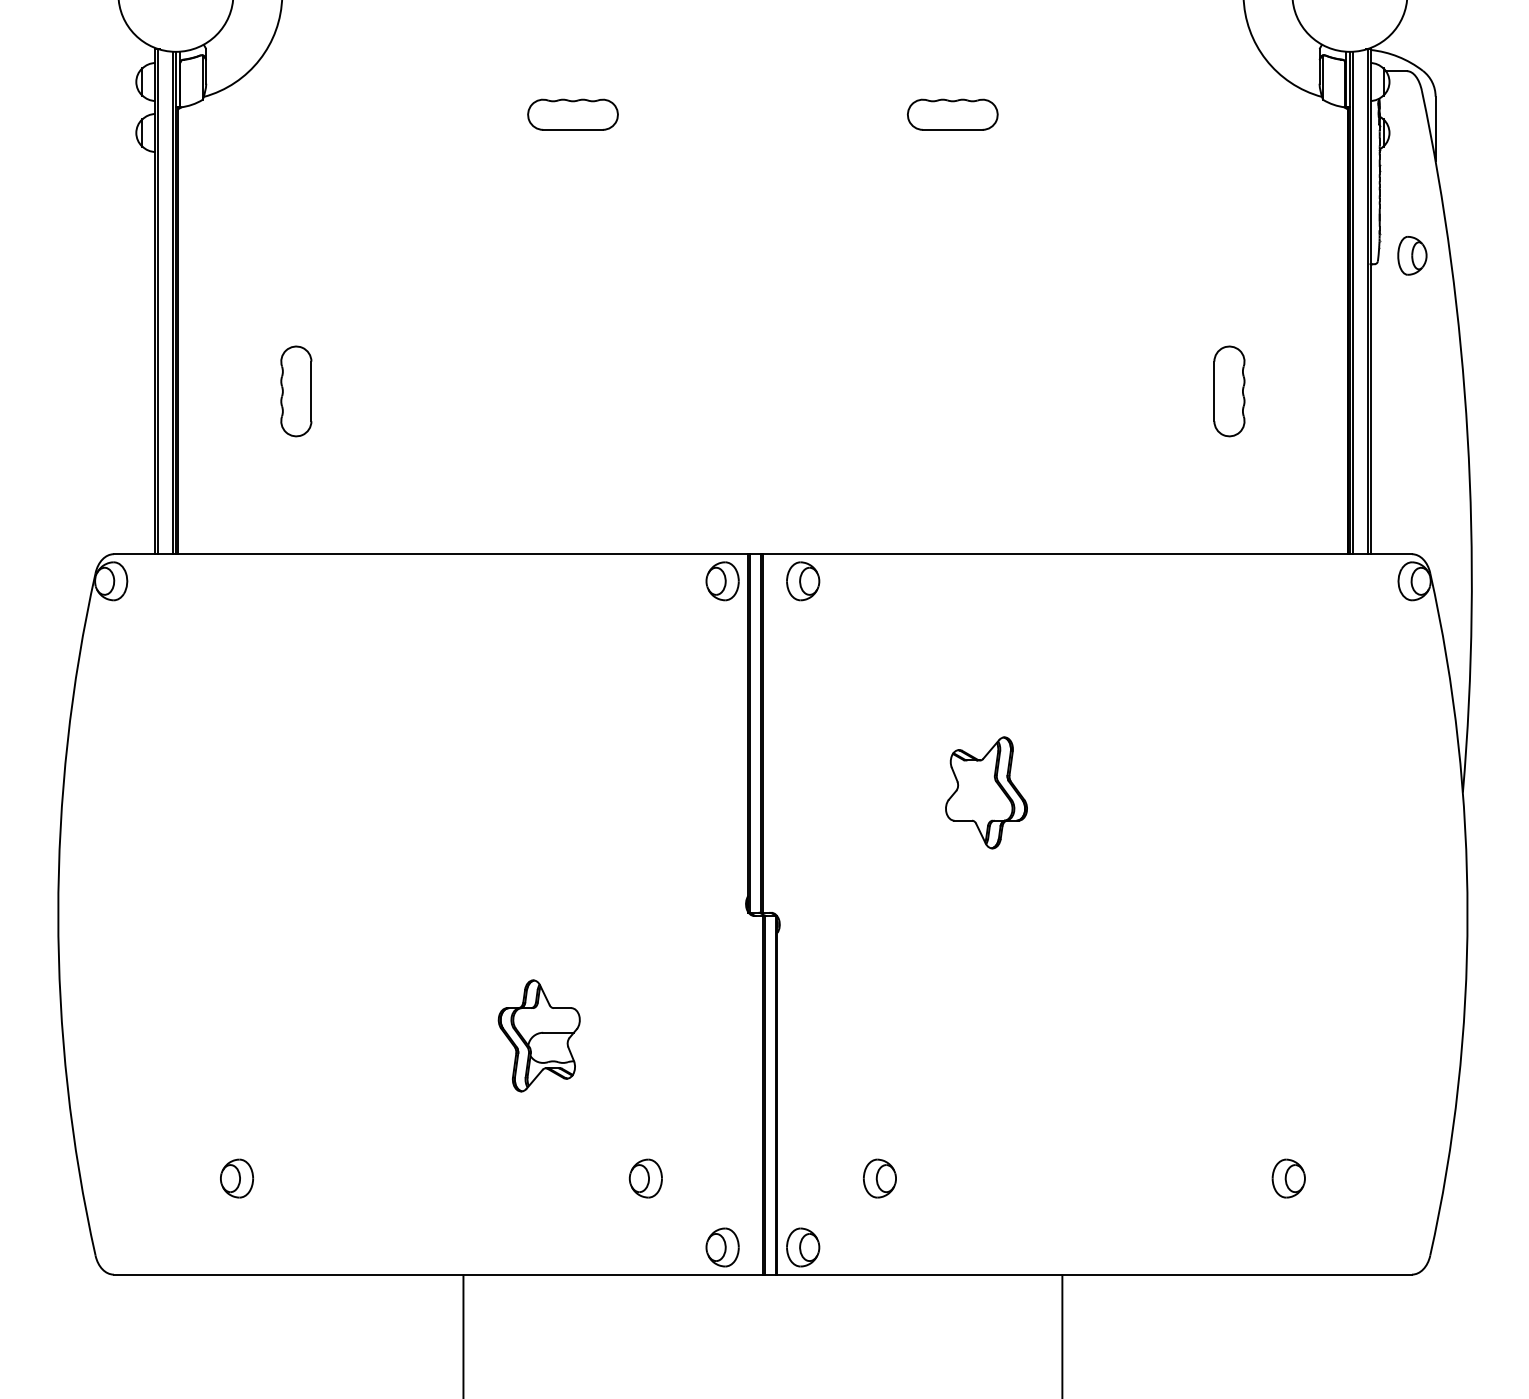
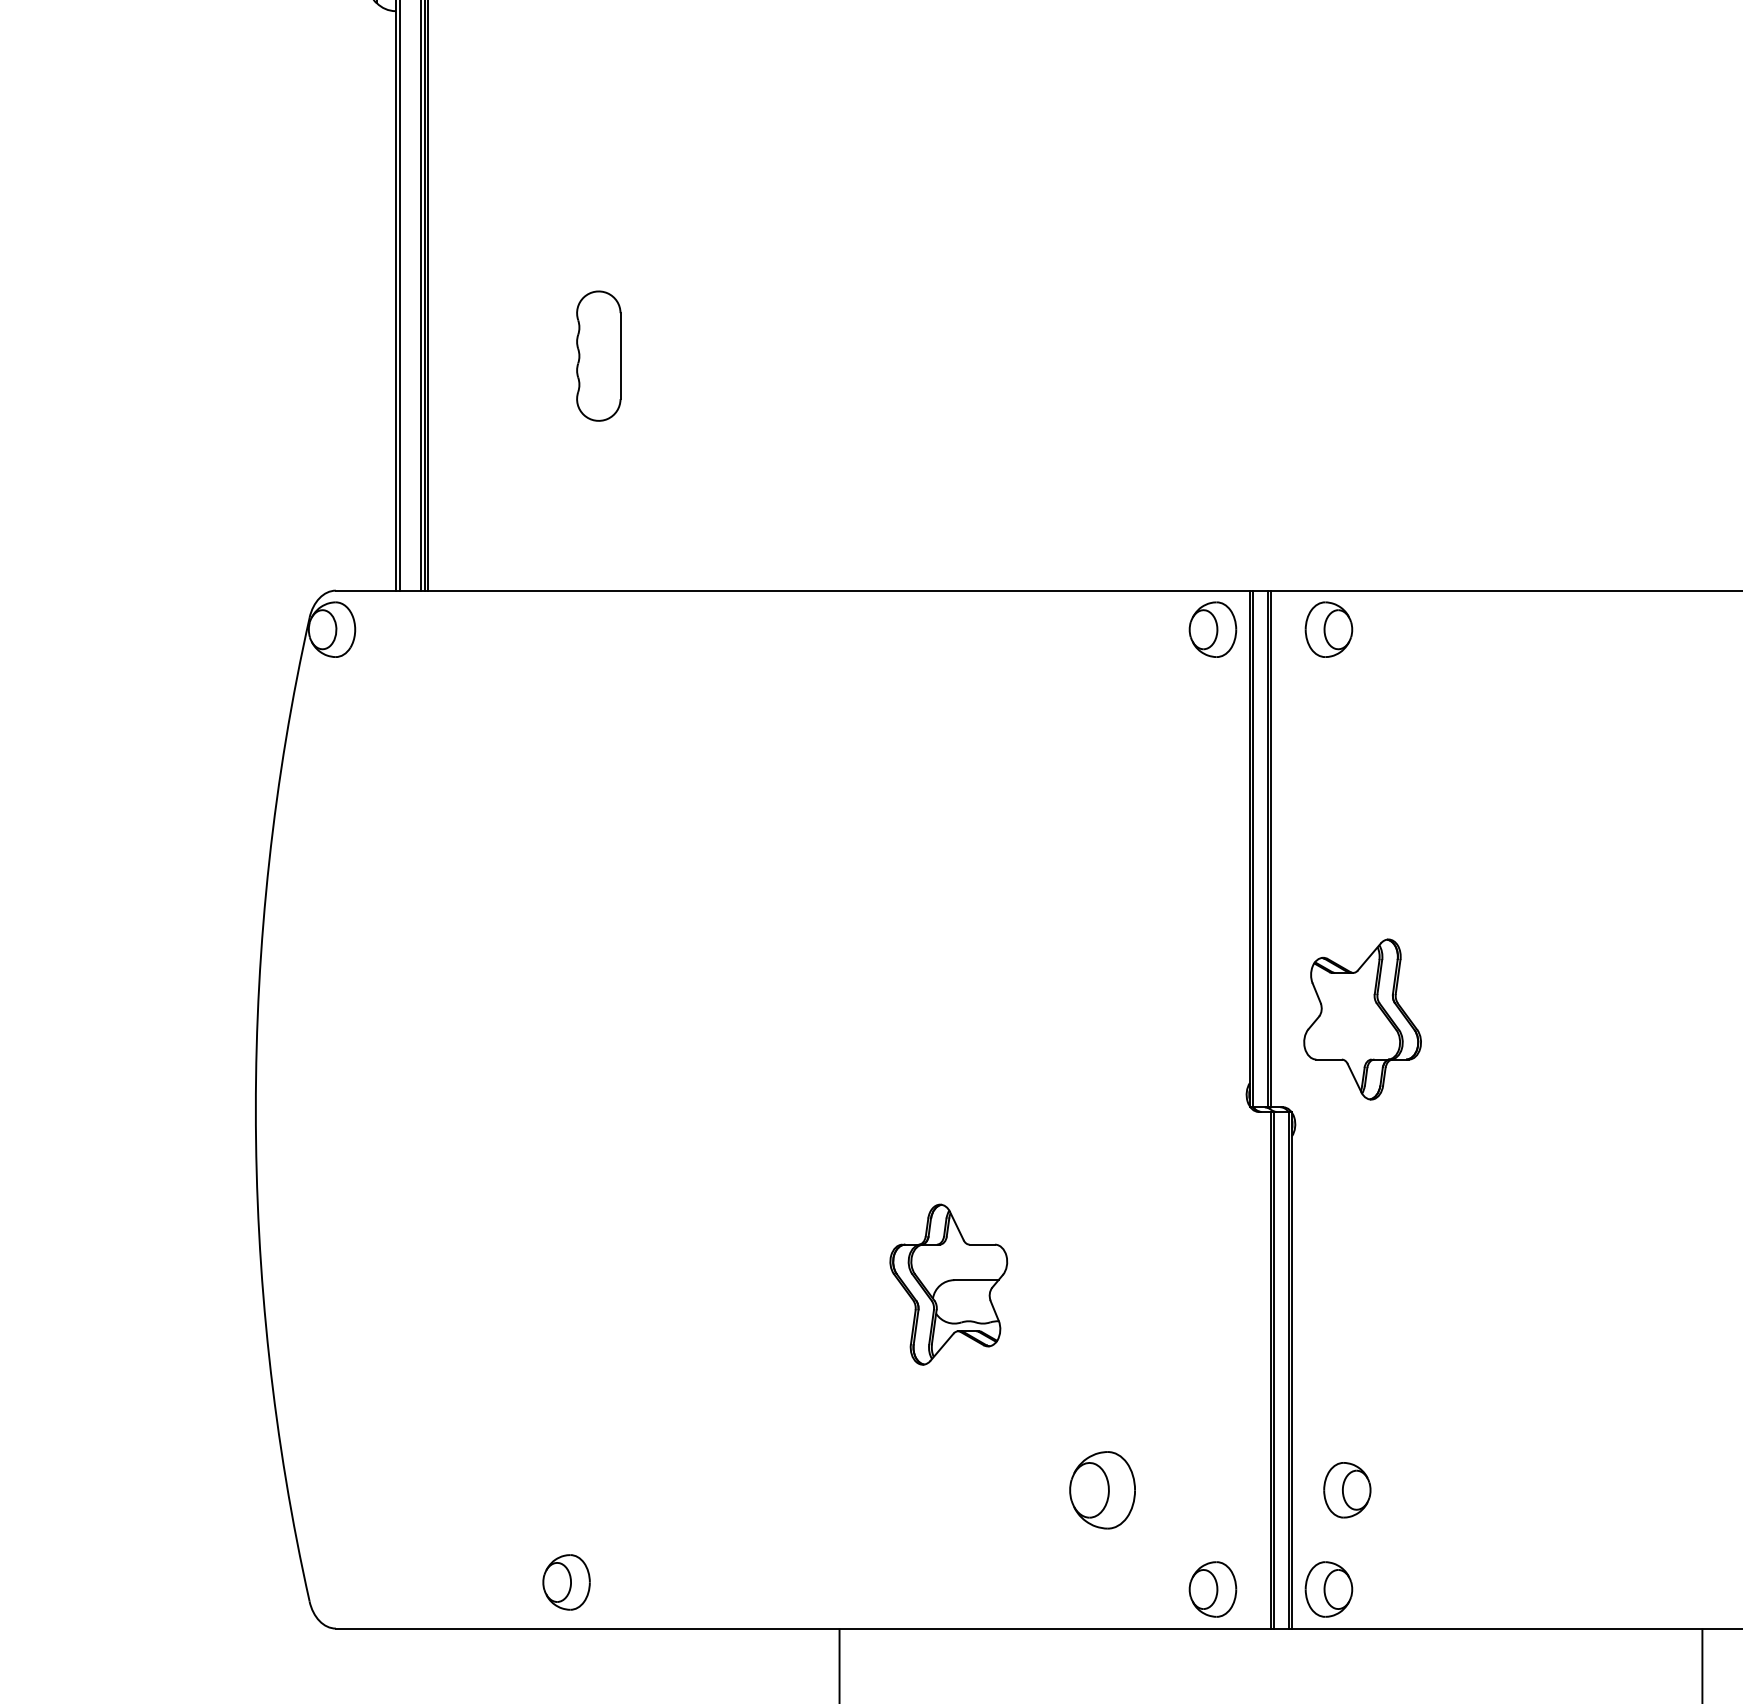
part: (986, 792) -> (1362, 1018), moved
part: (236, 1178) -> (565, 1582), moved
part: (645, 1178) -> (1101, 1490), size x1.4
part: (879, 1178) -> (1346, 1490), moved

